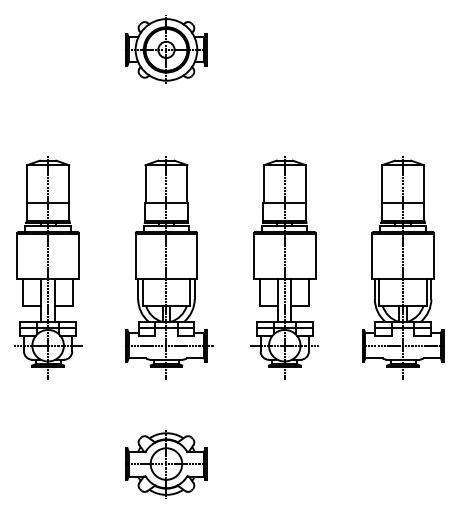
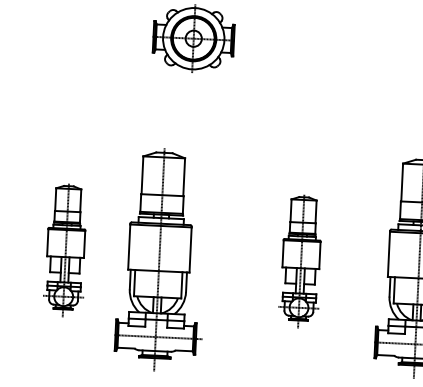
part: (48, 267) -> (66, 249), size x0.6
part: (169, 267) -> (162, 259), moved
part: (284, 267) -> (301, 260), size x0.6

